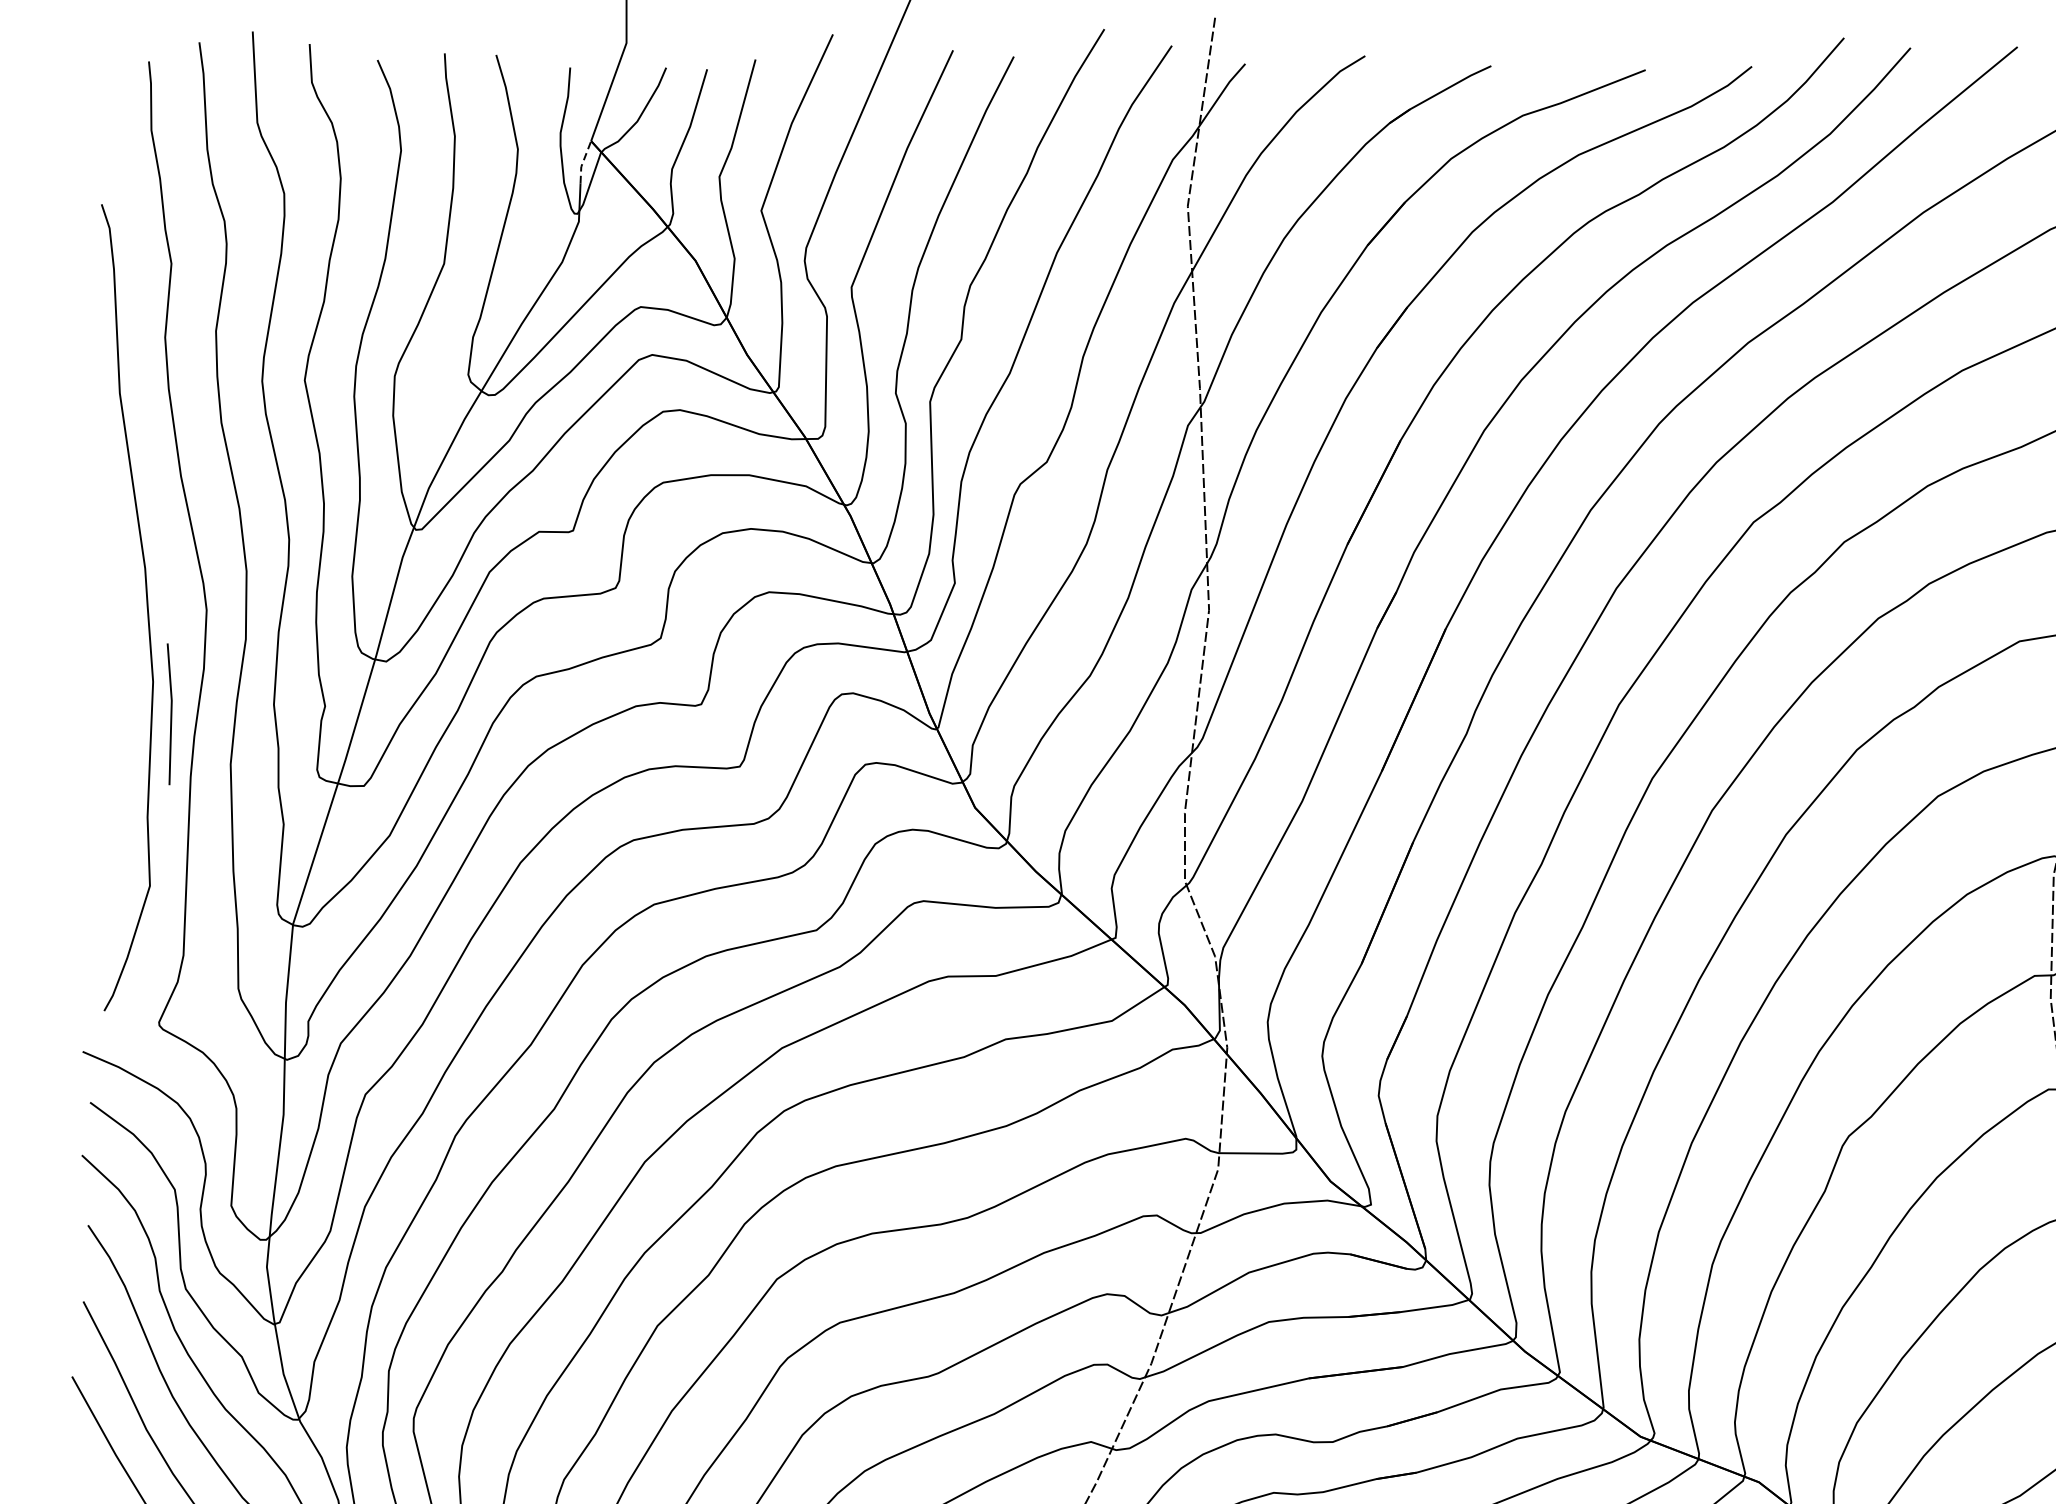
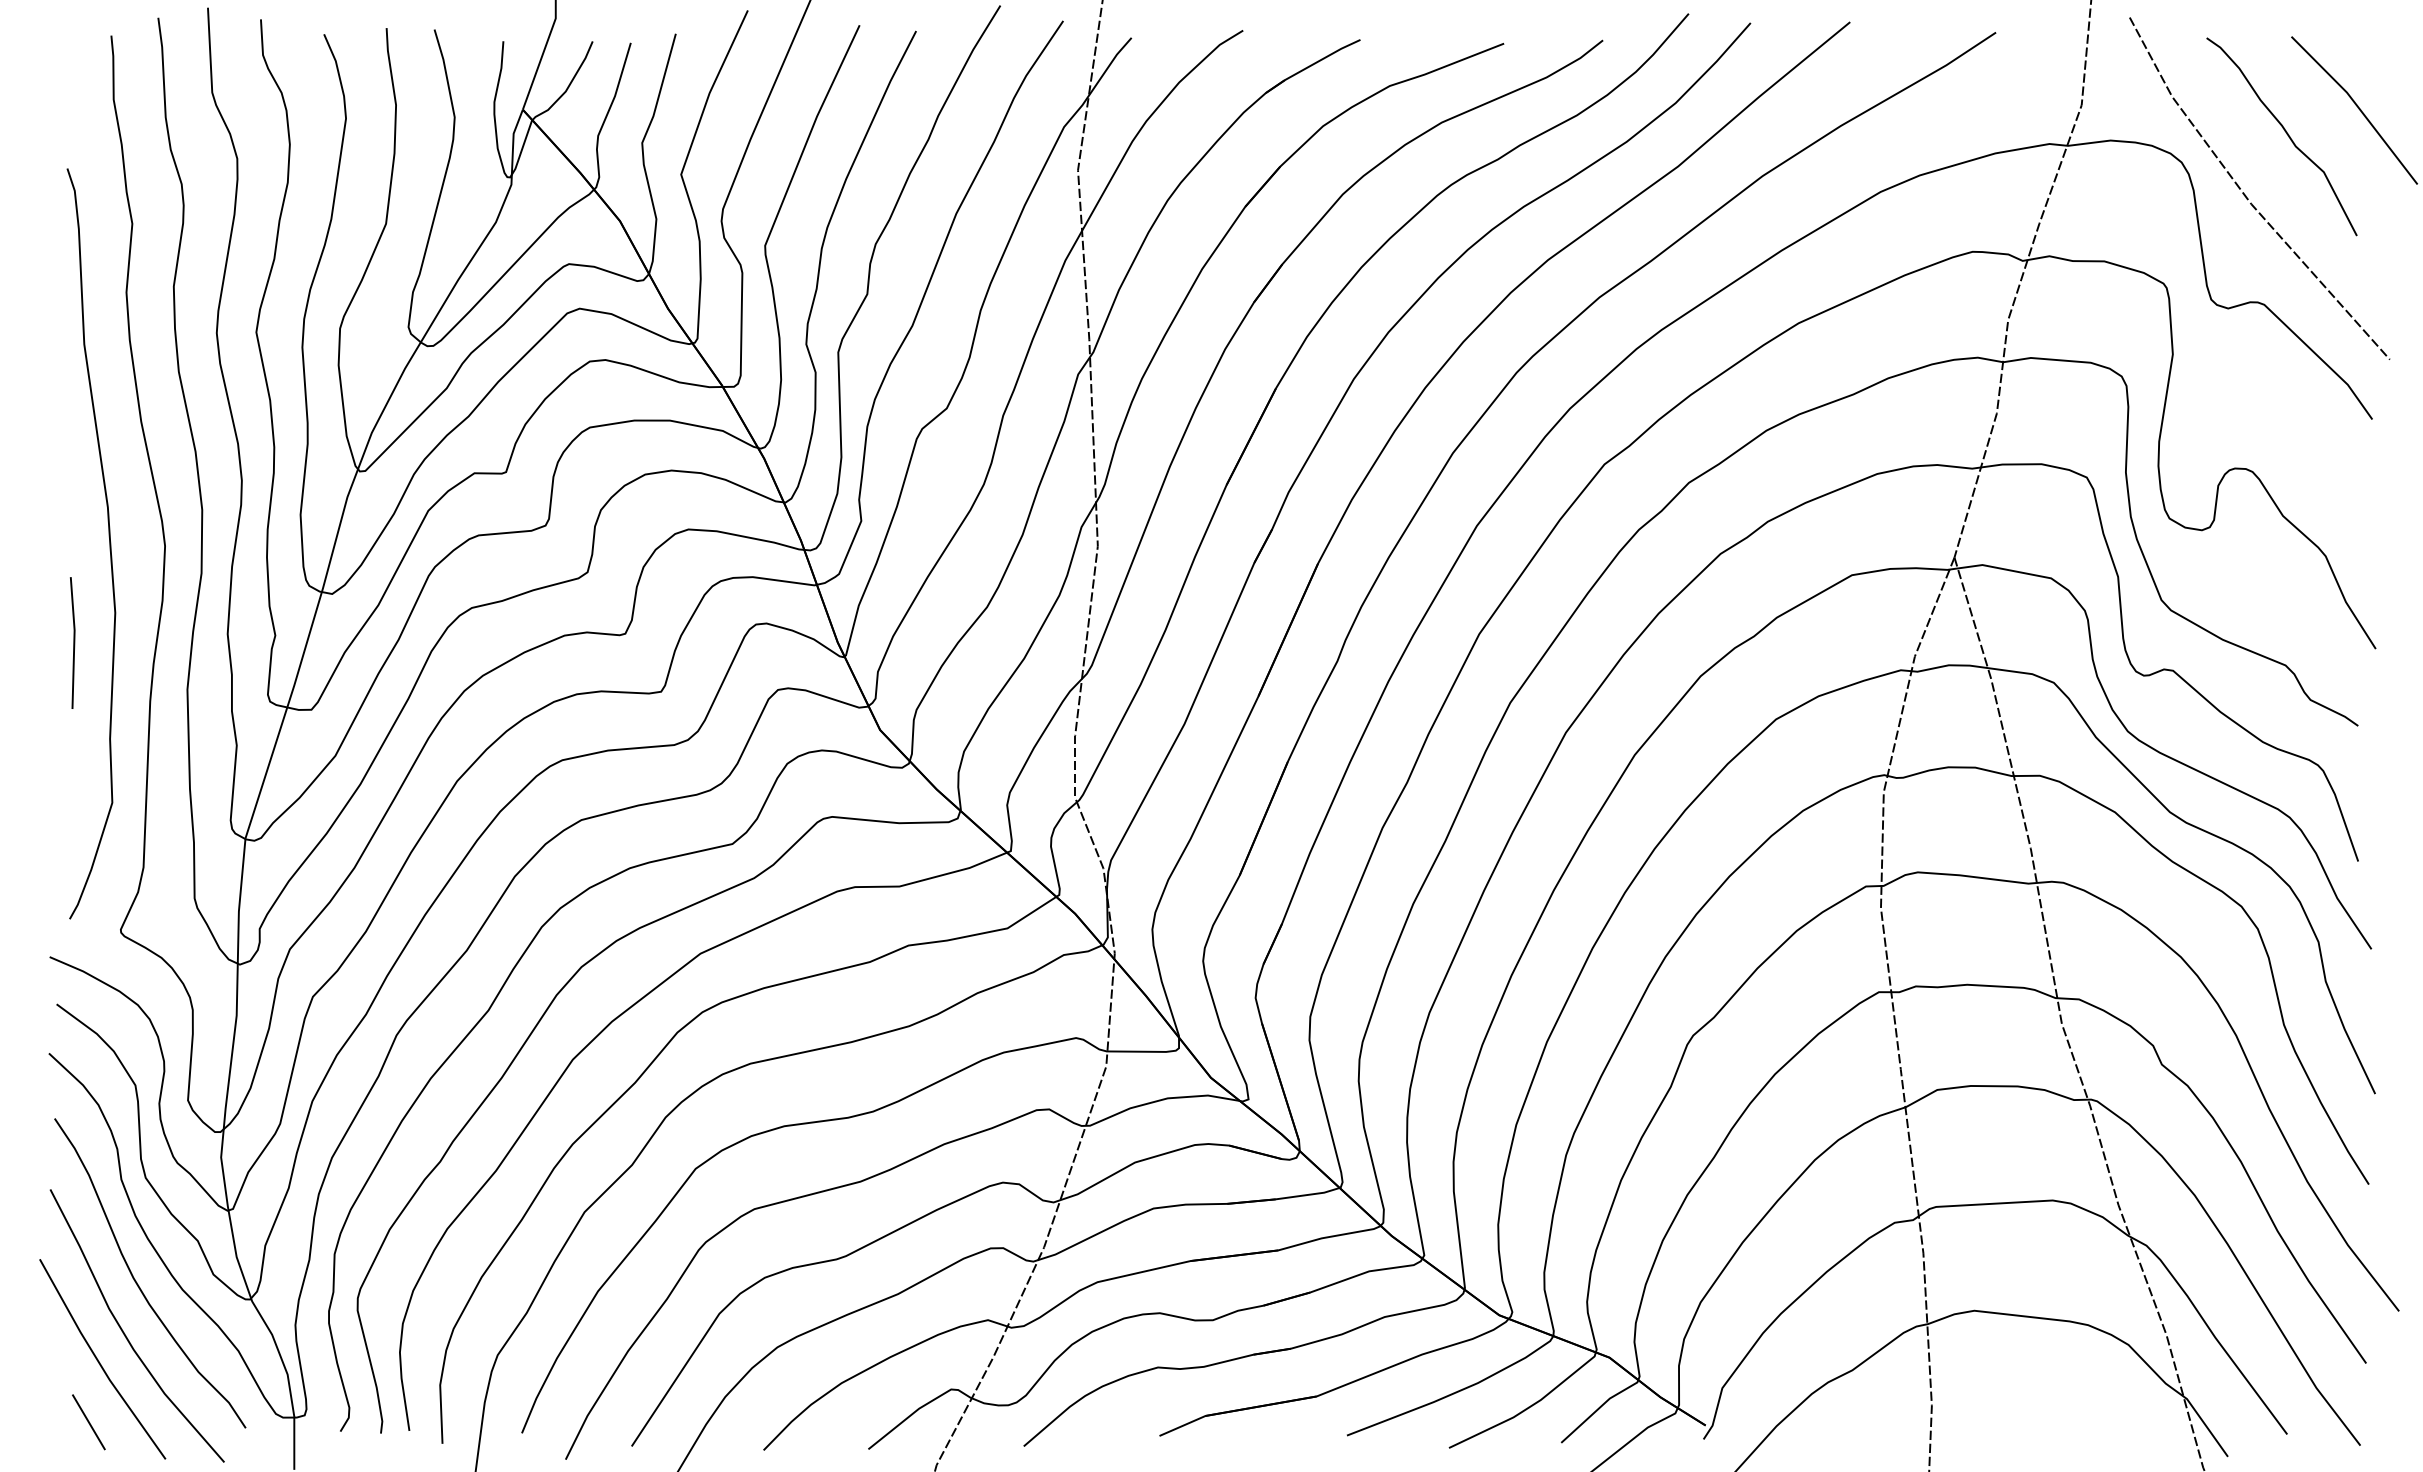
line: (583, 162) -> (515, 129), dashed -> solid
line: (170, 713) -> (73, 642), moved

